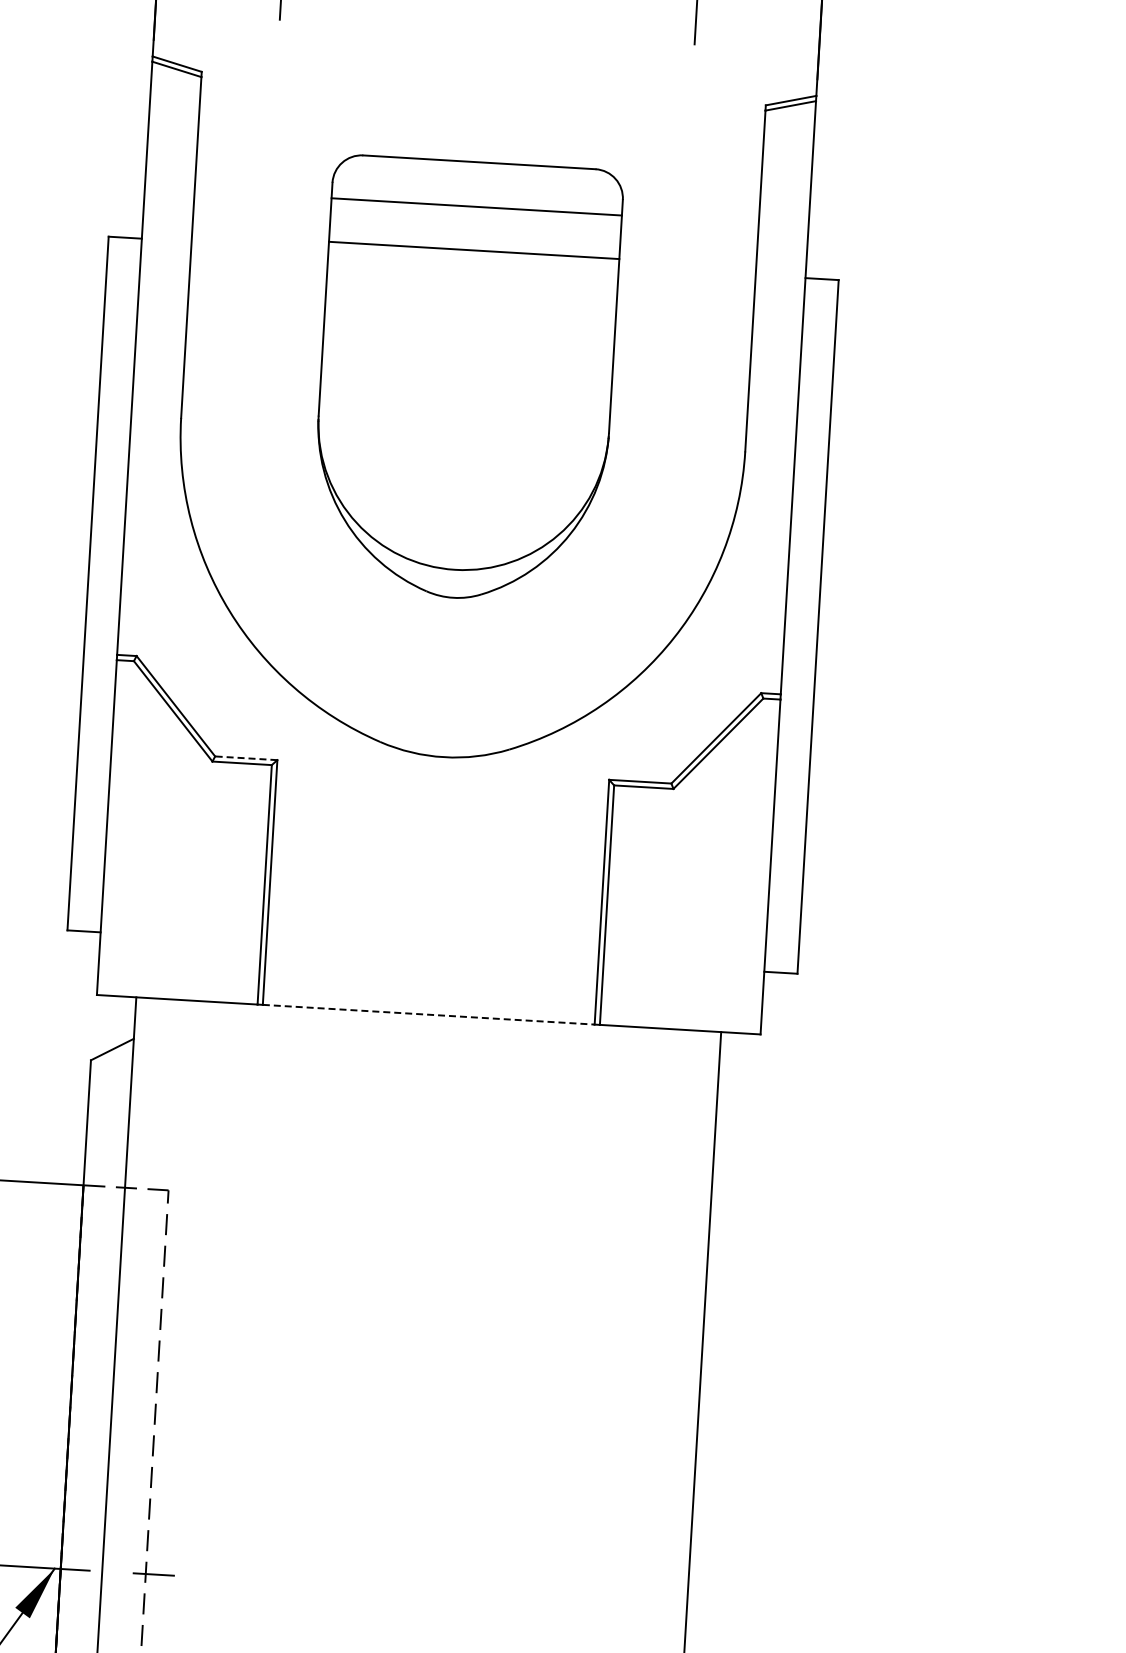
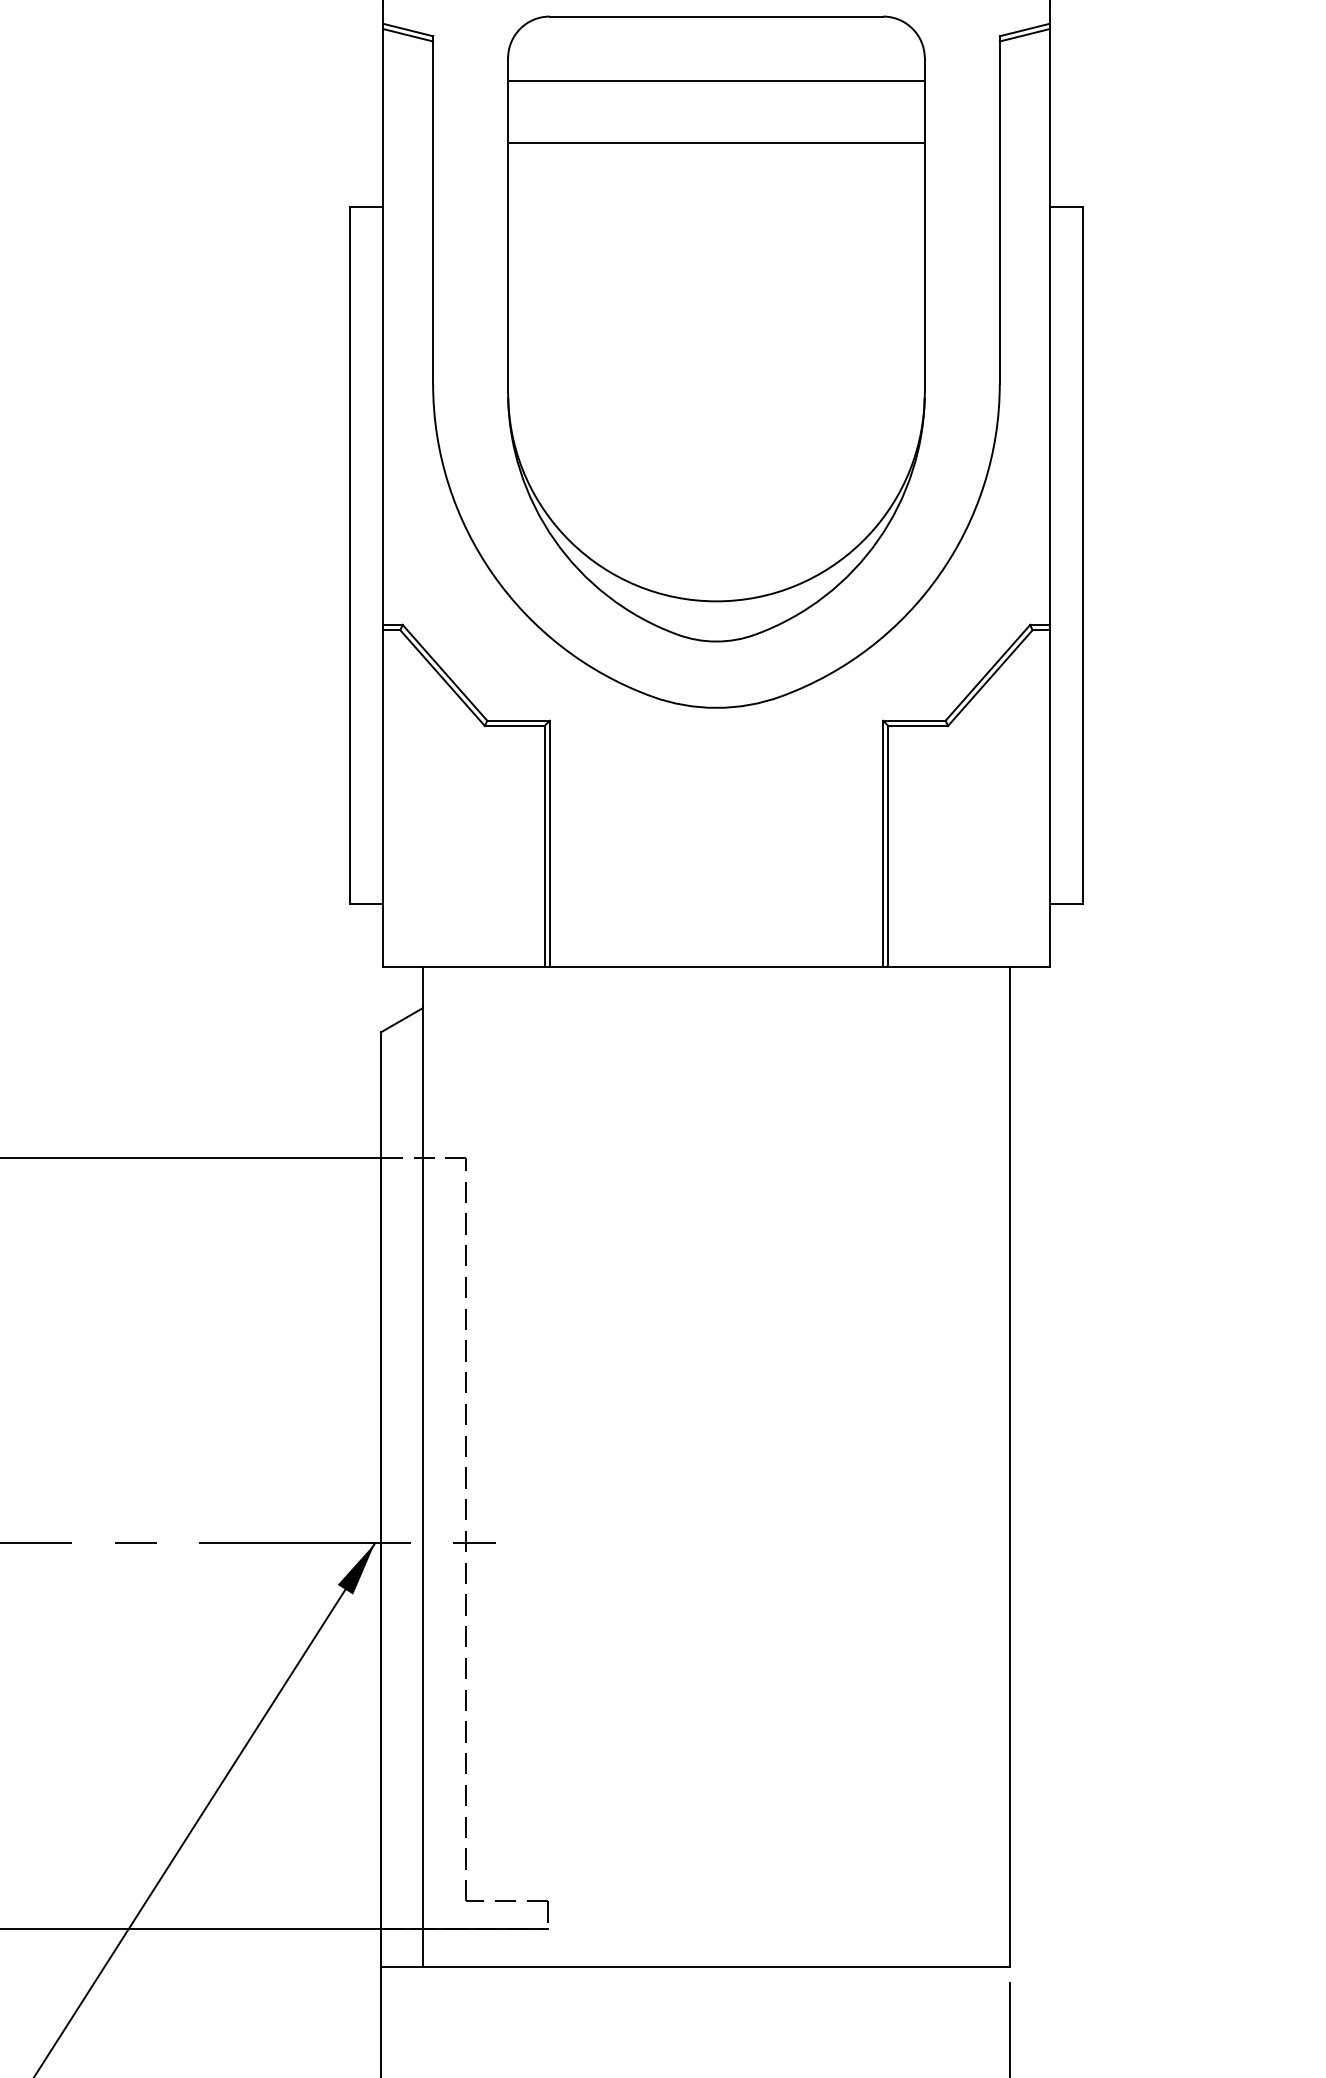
part: (466, 379) -> (716, 328), size x1.43
line: (246, 758) -> (518, 720), dashed -> solid
line: (428, 1014) -> (716, 966), dashed -> solid

